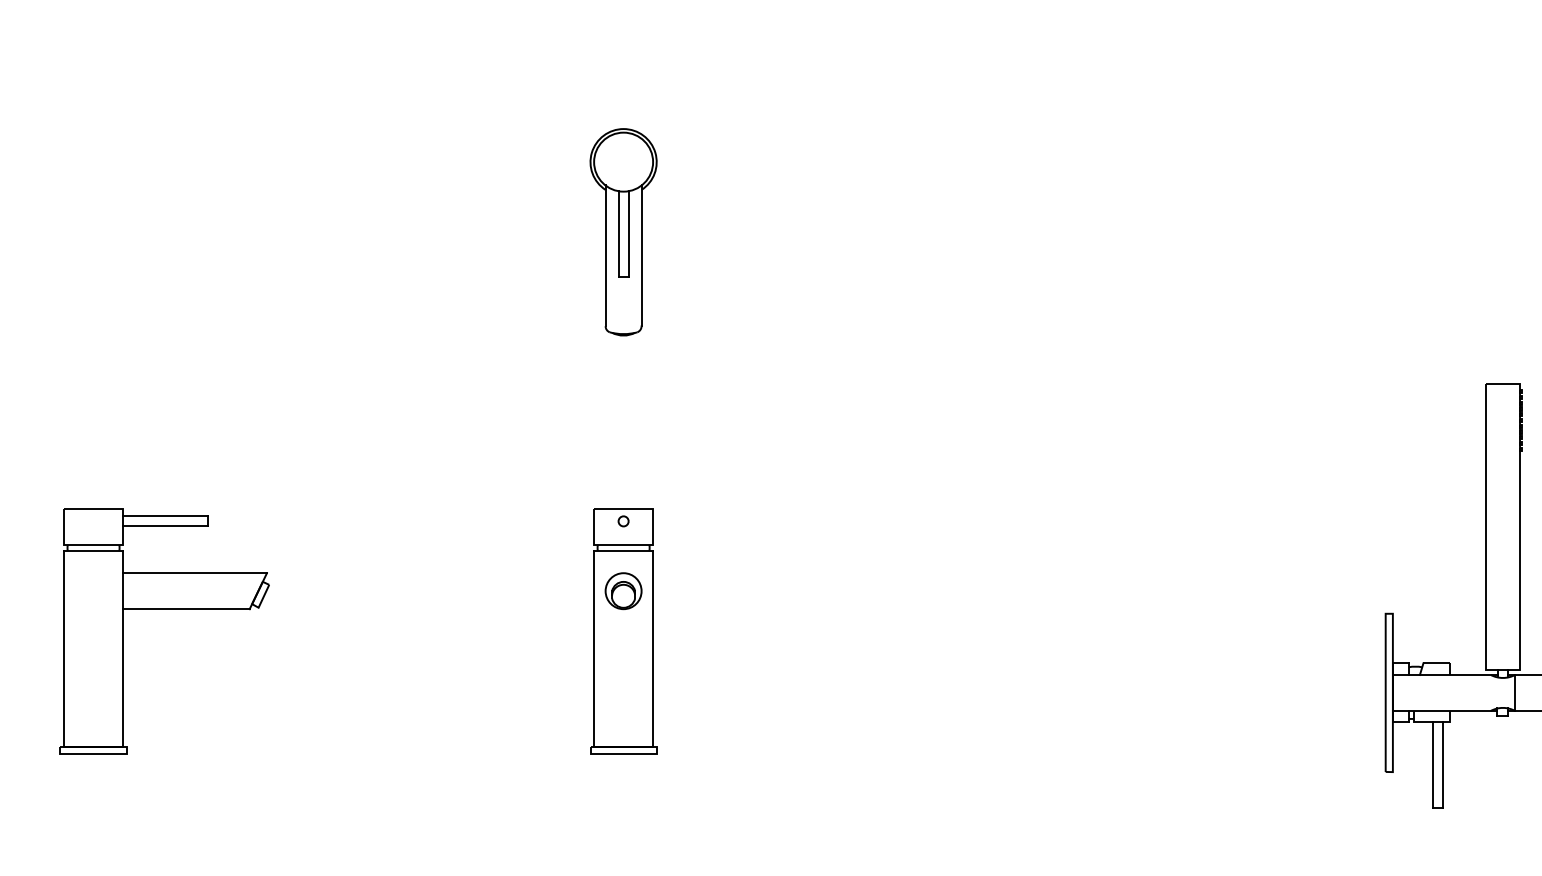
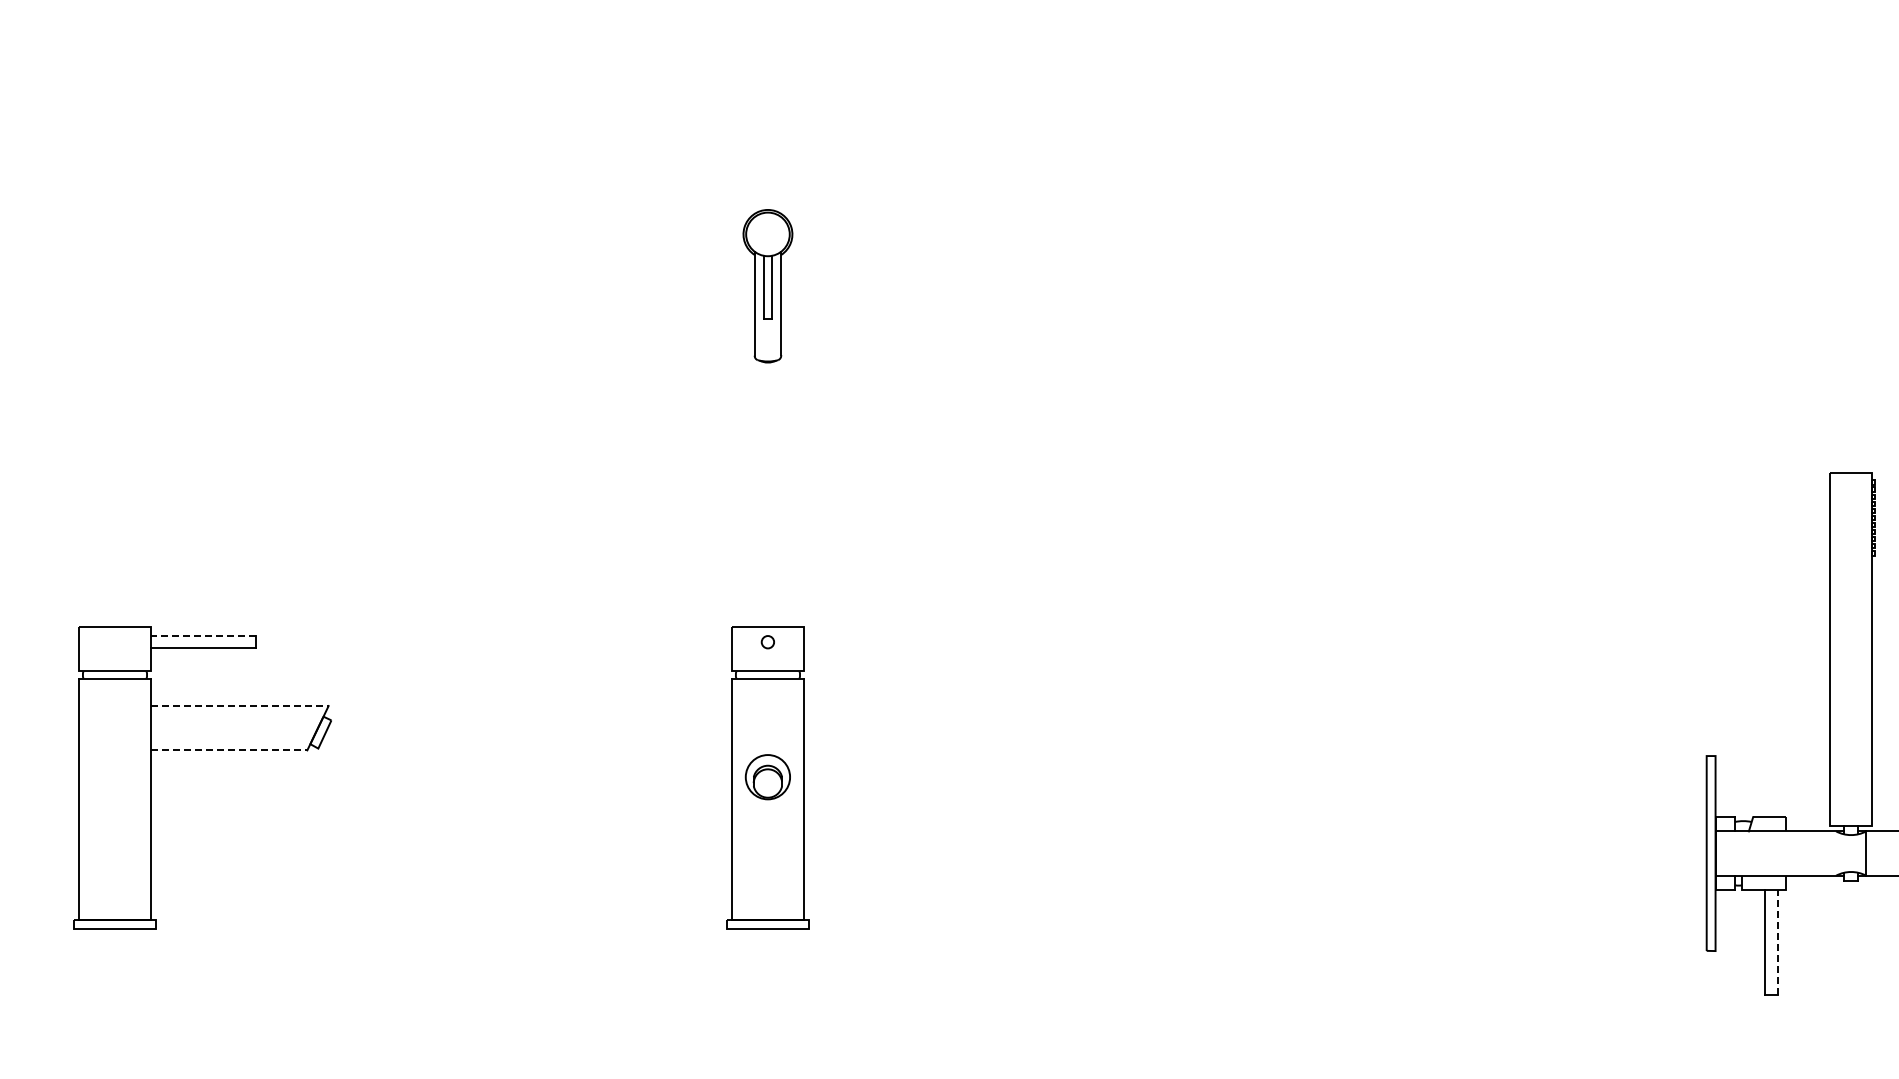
part: (623, 232) -> (767, 286), size x0.6
line: (165, 516) -> (203, 636), solid -> dashed
line: (194, 573) -> (239, 706), solid -> dashed
part: (623, 591) -> (767, 777), moved
line: (186, 609) -> (229, 750), solid -> dashed
line: (1443, 765) -> (1777, 942), solid -> dashed

